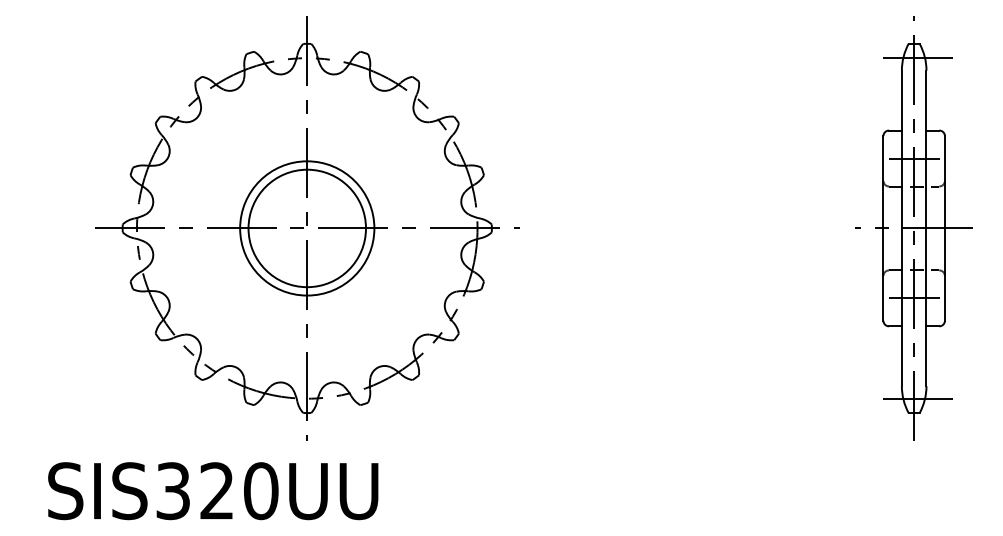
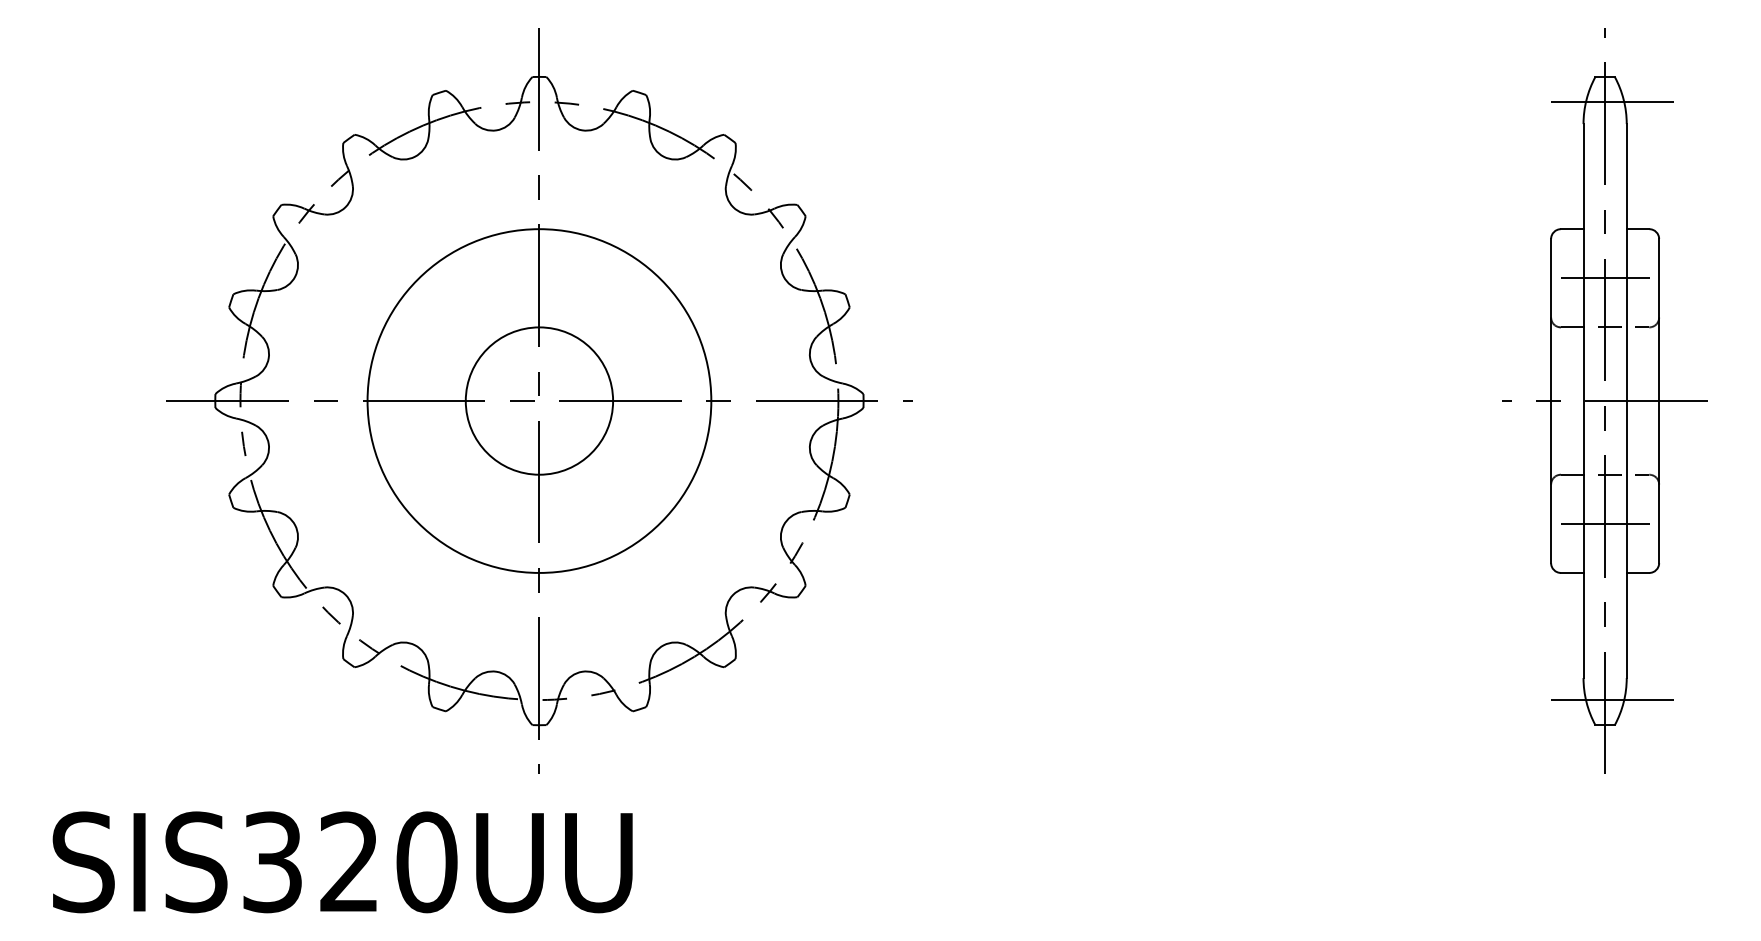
circle: (307, 228) -> (539, 401), size x0.62
circle: (307, 228) -> (539, 401), size x1.67
text: (213, 491) -> (343, 862), moved

